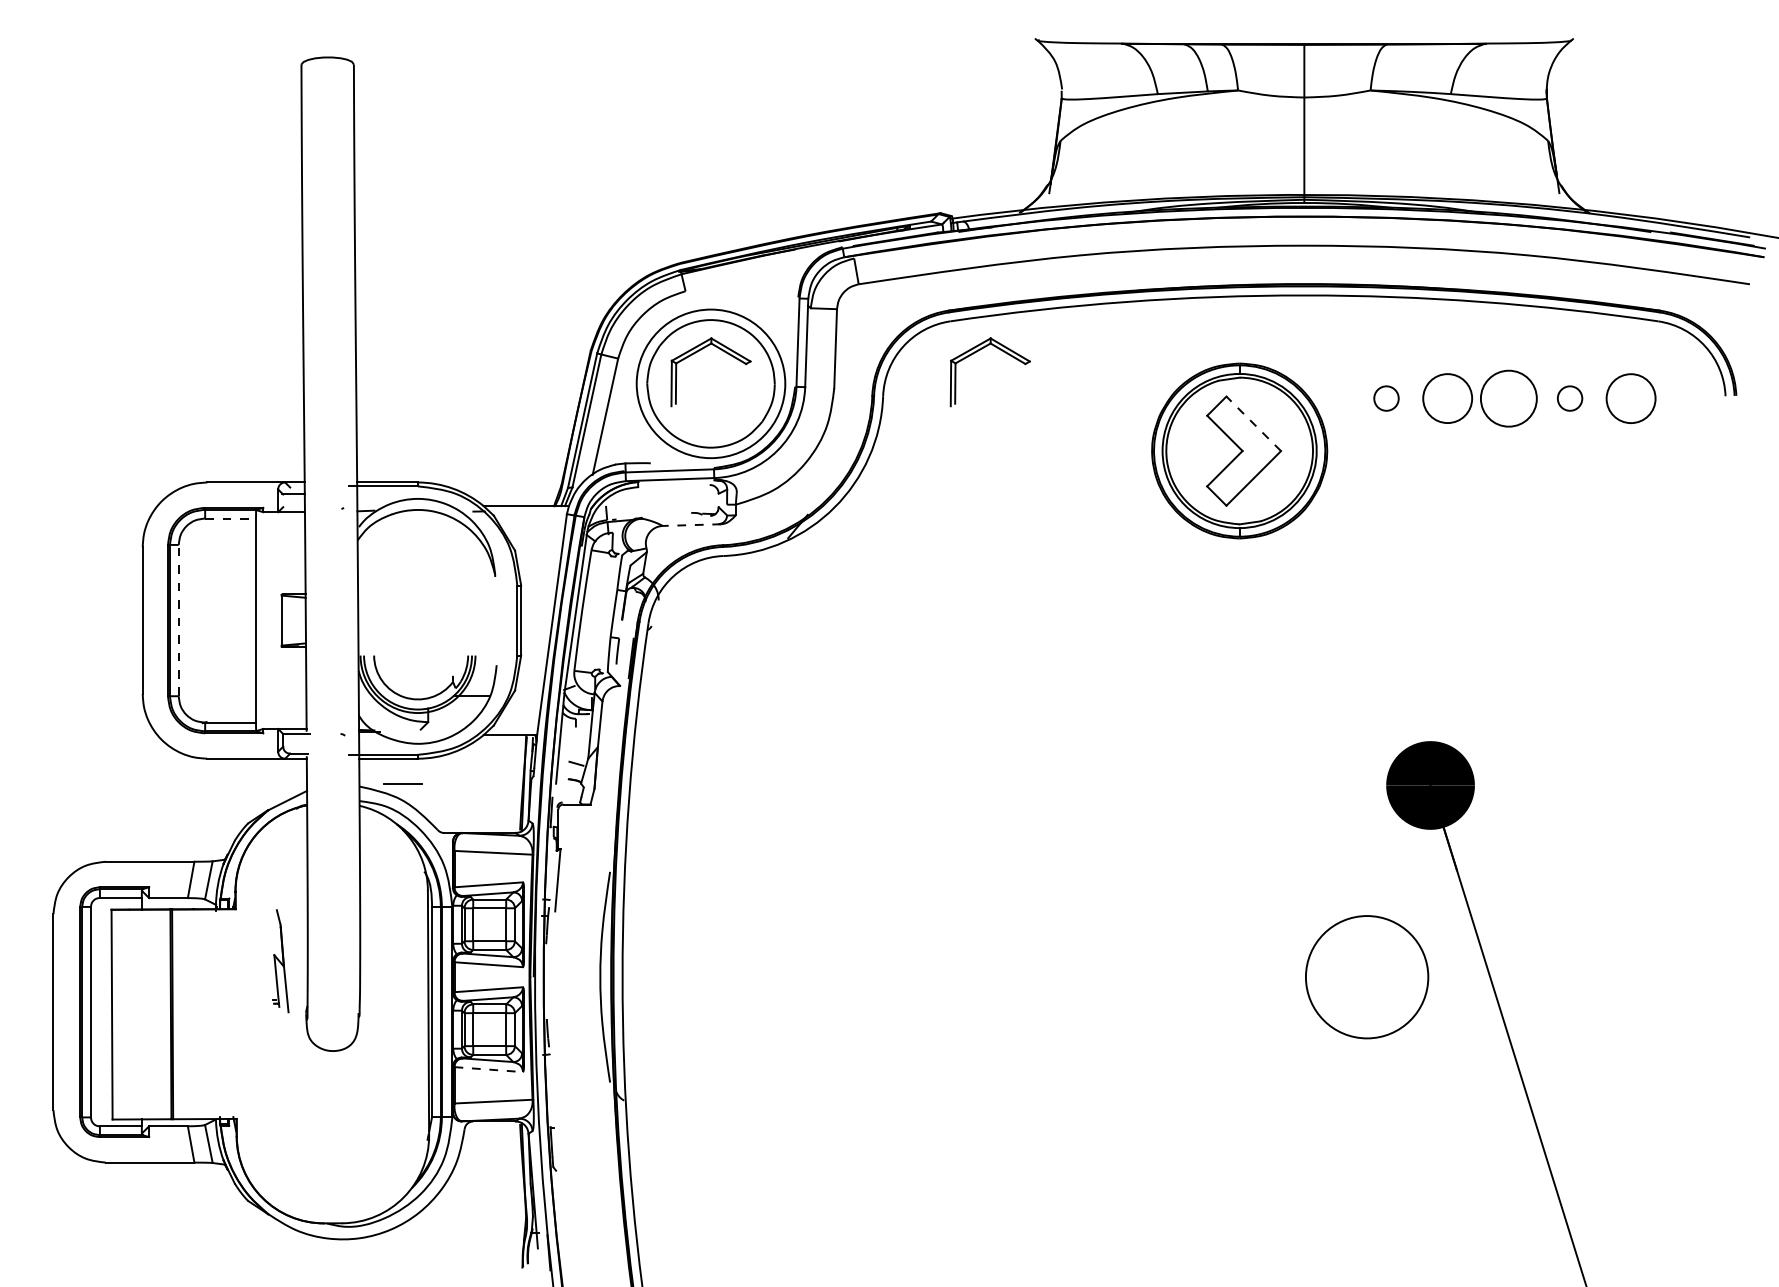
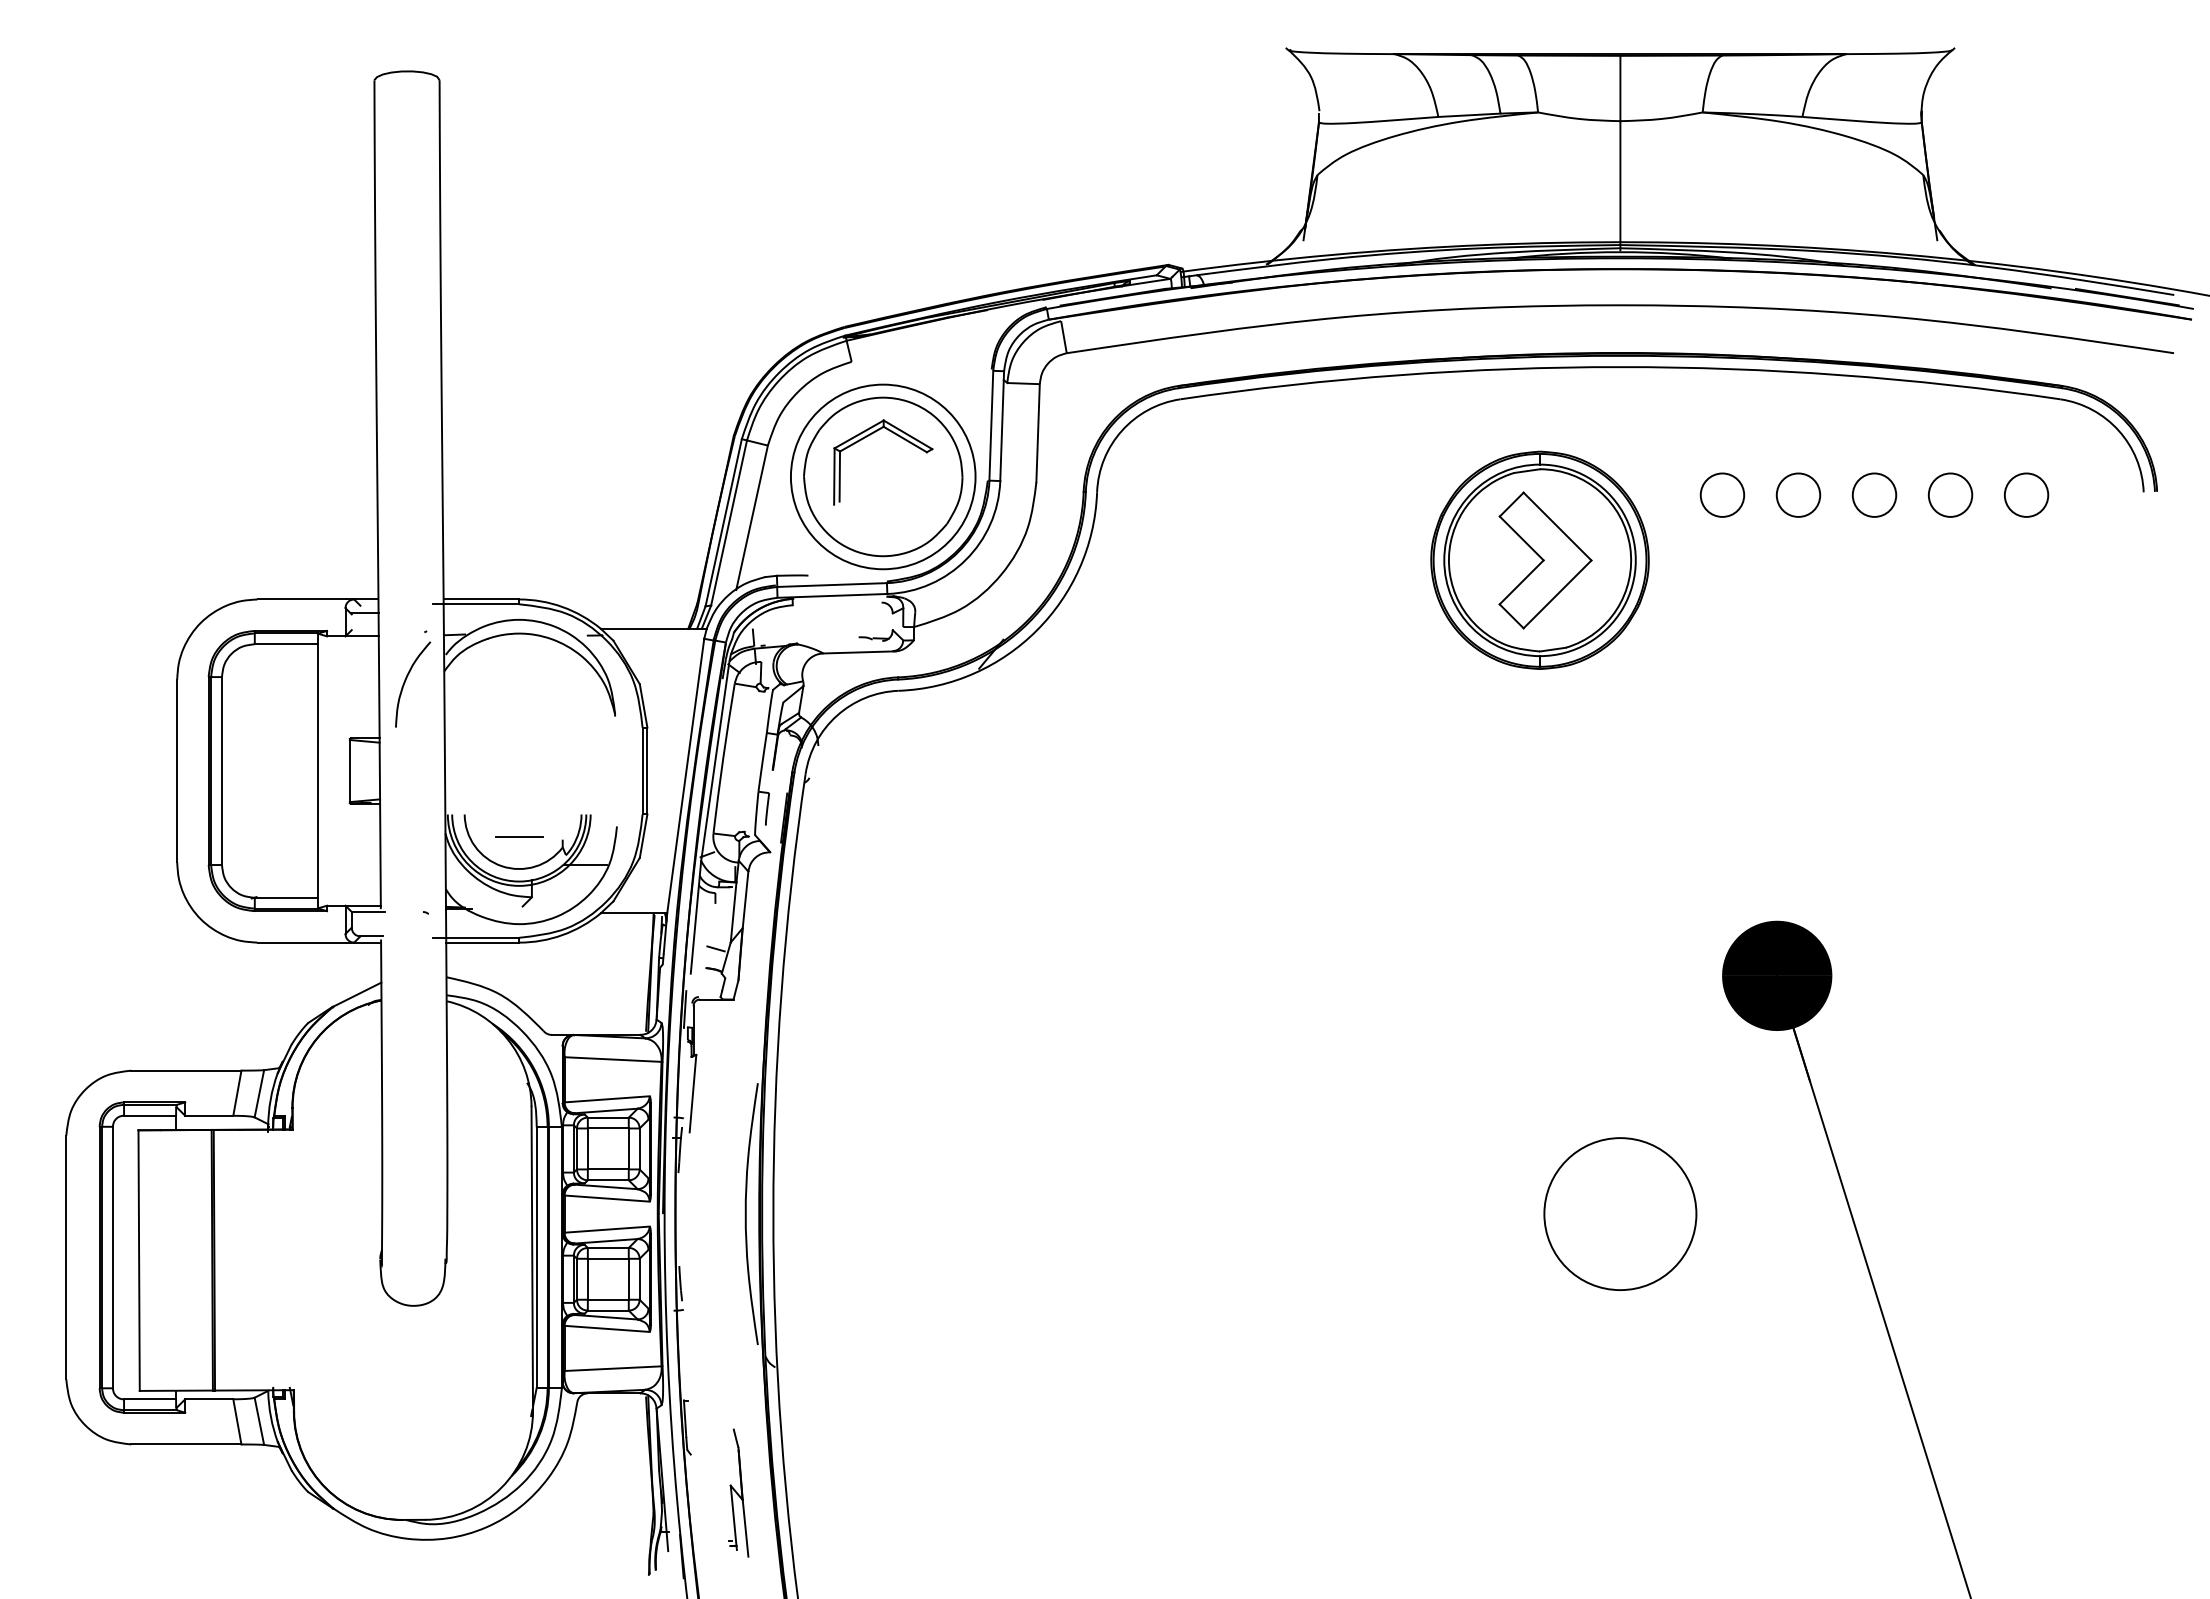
part: (1003, 352) -> (1246, 437), removed
circle: (1386, 398) -> (1722, 494), size x1.43
circle: (1447, 398) -> (1798, 494), size x0.71
circle: (1508, 398) -> (1874, 494), size x0.62
circle: (1570, 398) -> (1950, 494), size x1.43
circle: (1631, 398) -> (2026, 494), size x0.71
line: (1253, 423) -> (1557, 526), dashed -> solid
line: (230, 518) -> (286, 644), dashed -> solid
line: (691, 525) -> (859, 652), dashed -> solid
curve: (327, 547) -> (406, 680), added
line: (178, 620) -> (221, 771), dashed -> solid
line: (402, 783) -> (519, 836), moved
part: (280, 960) -> (738, 1492), moved
circle: (1367, 976) -> (1620, 1213), moved
line: (489, 1069) -> (607, 1328), dashed -> solid

